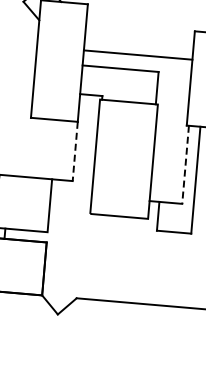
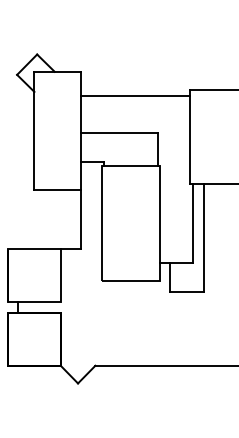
line: (137, 55) -> (135, 96), moved
line: (75, 151) -> (81, 219), dashed -> solid
line: (185, 164) -> (192, 223), dashed -> solid

